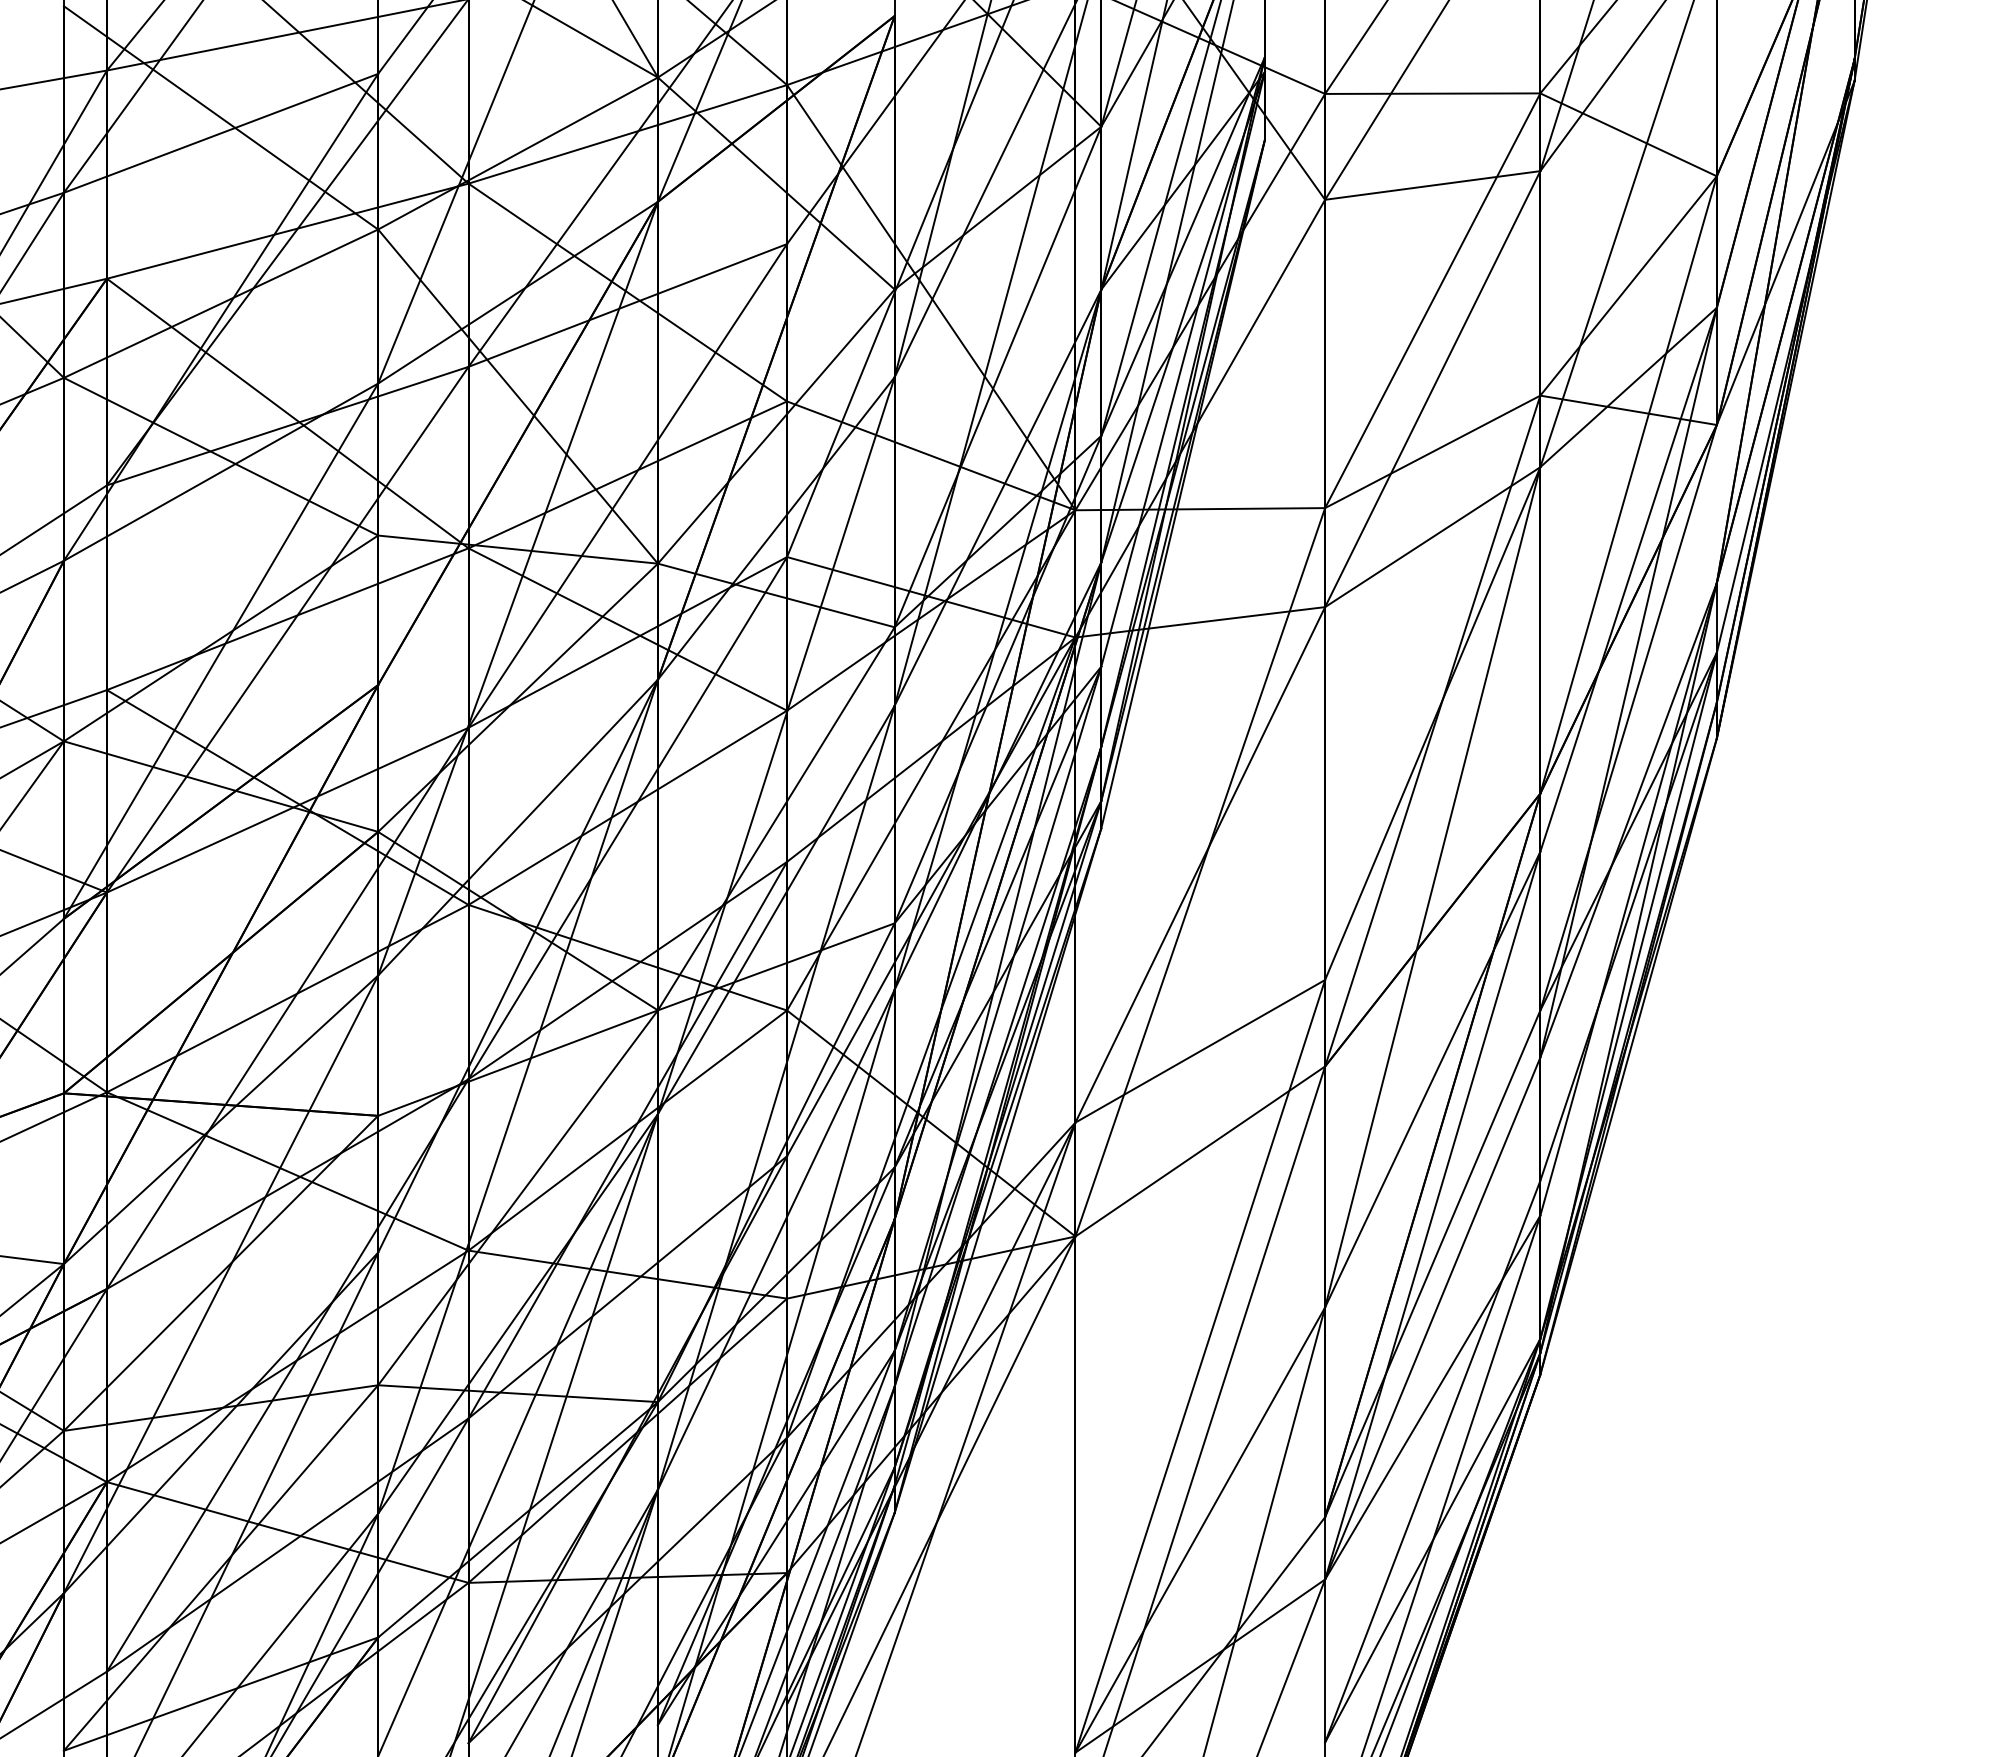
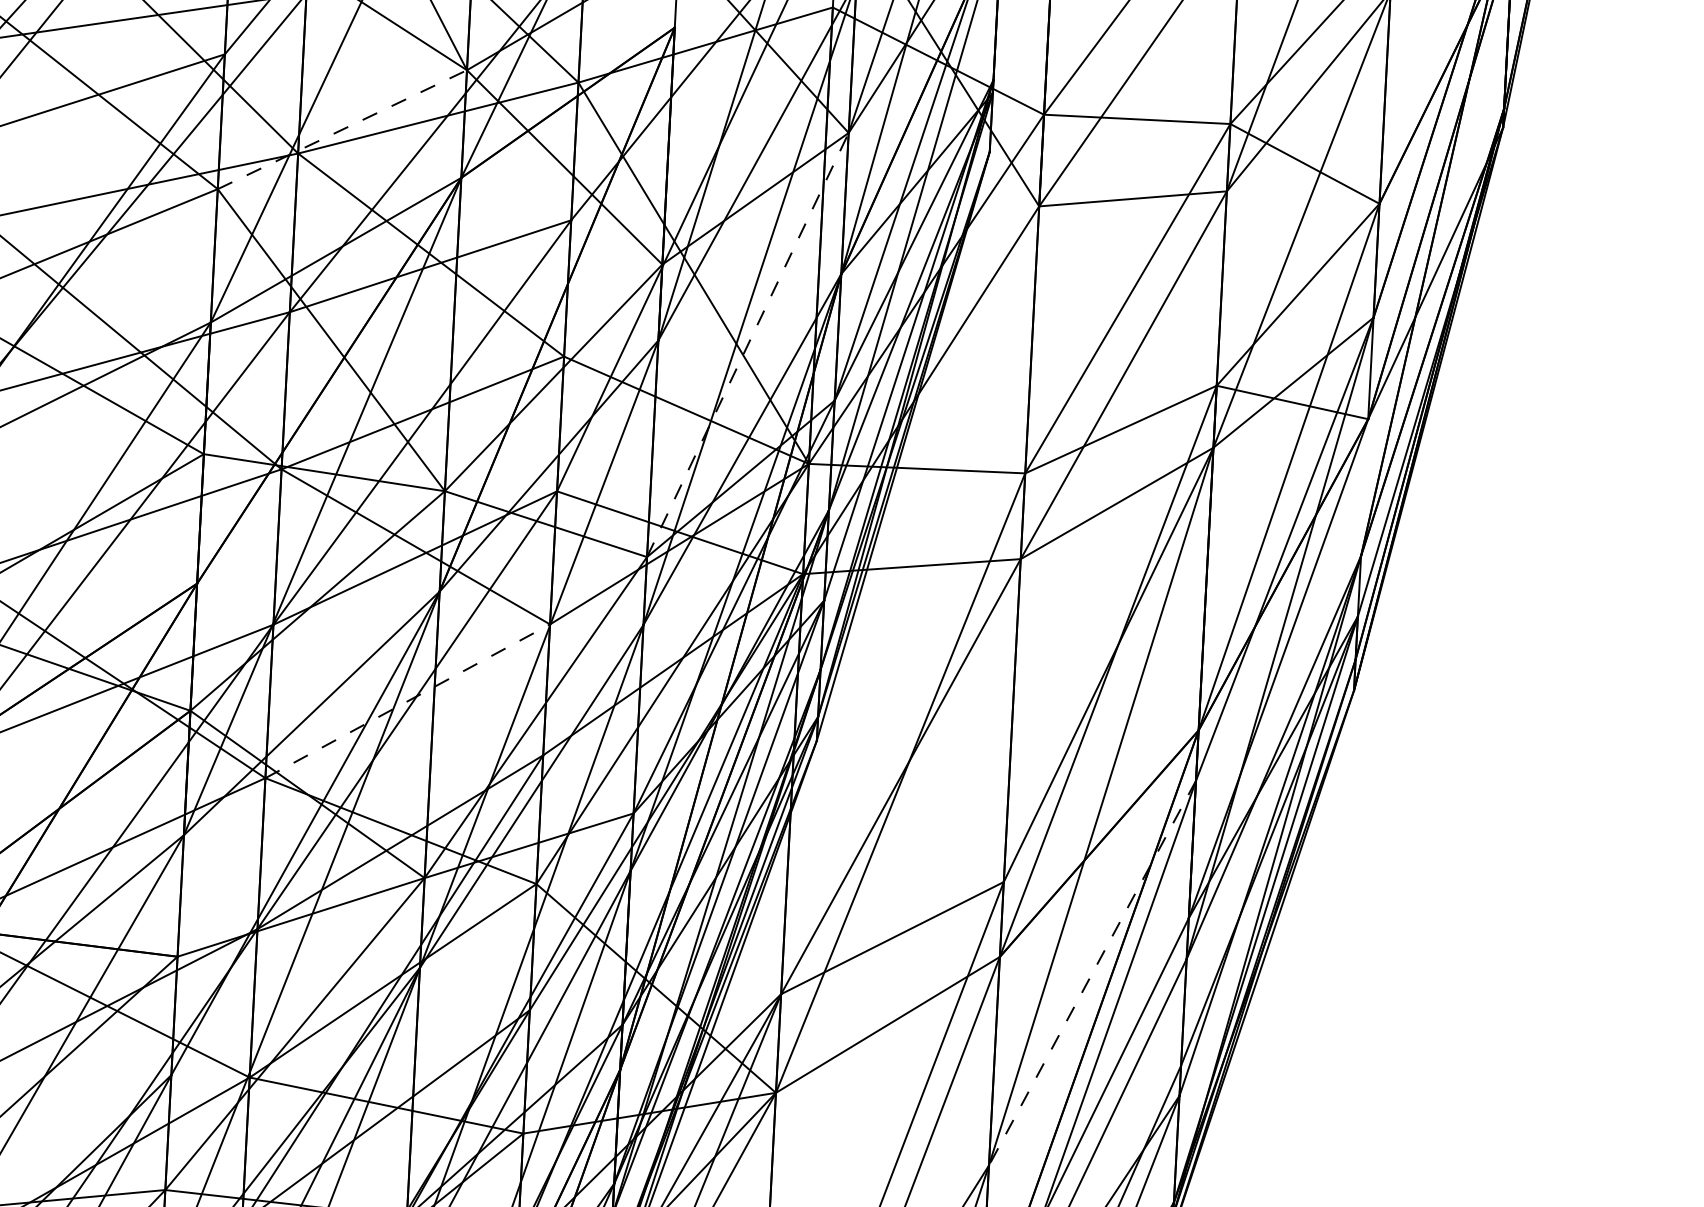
line: (518, 153) -> (342, 129), solid -> dashed
line: (998, 377) -> (748, 345), solid -> dashed
line: (627, 807) -> (407, 701), solid -> dashed
line: (1432, 1079) -> (1092, 973), solid -> dashed

